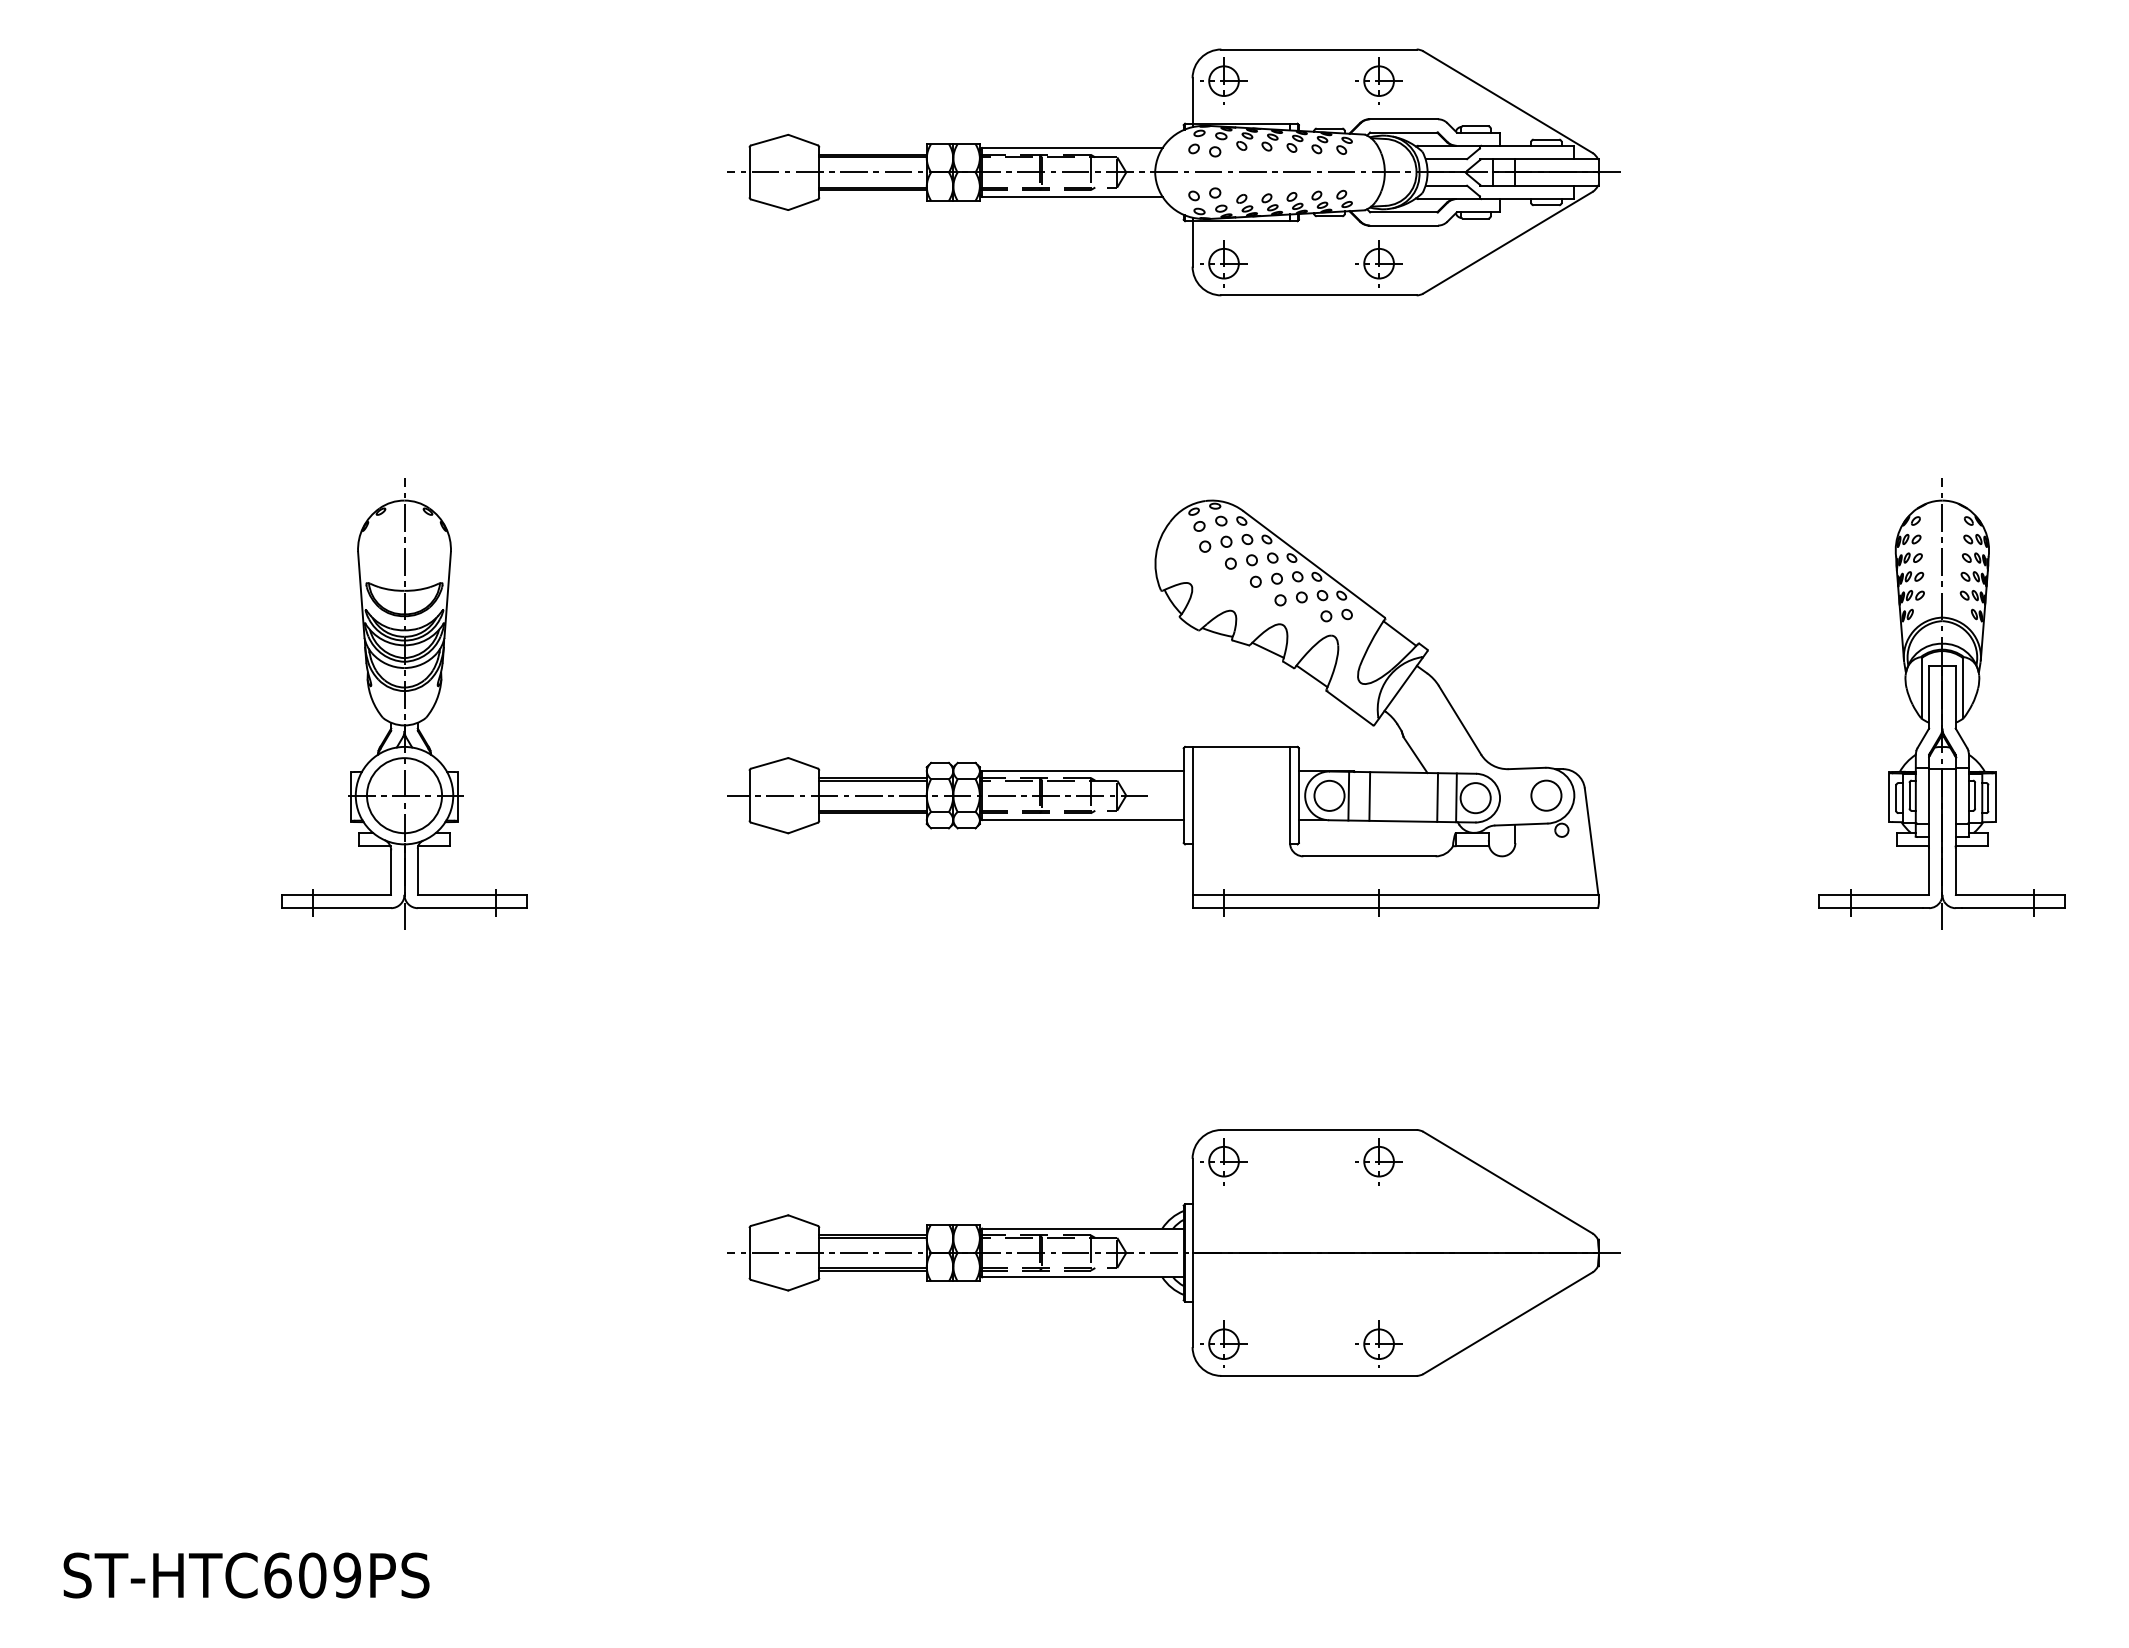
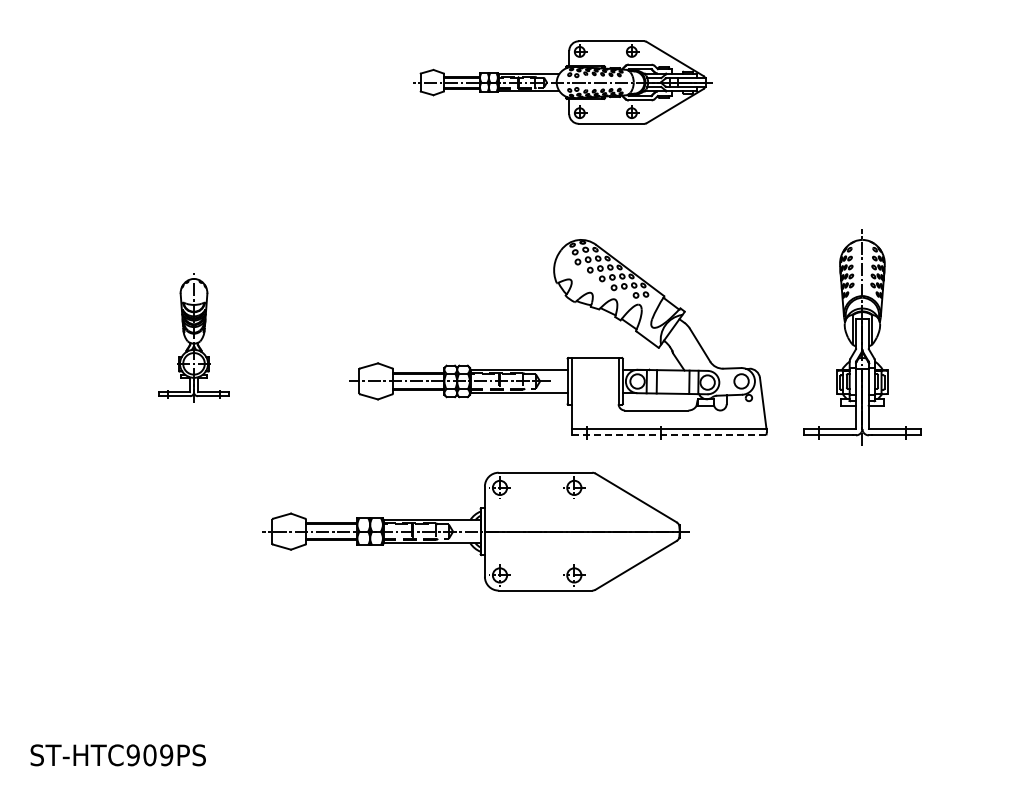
part: (1172, 172) -> (562, 82), size x0.7
part: (403, 704) -> (193, 337), size x0.6
part: (1942, 704) -> (862, 337), moved
line: (1394, 908) -> (668, 435), solid -> dashed
part: (1172, 1252) -> (475, 531), moved
text: (276, 1575) -> (132, 755), ST-HTC609PS -> ST-HTC909PS

